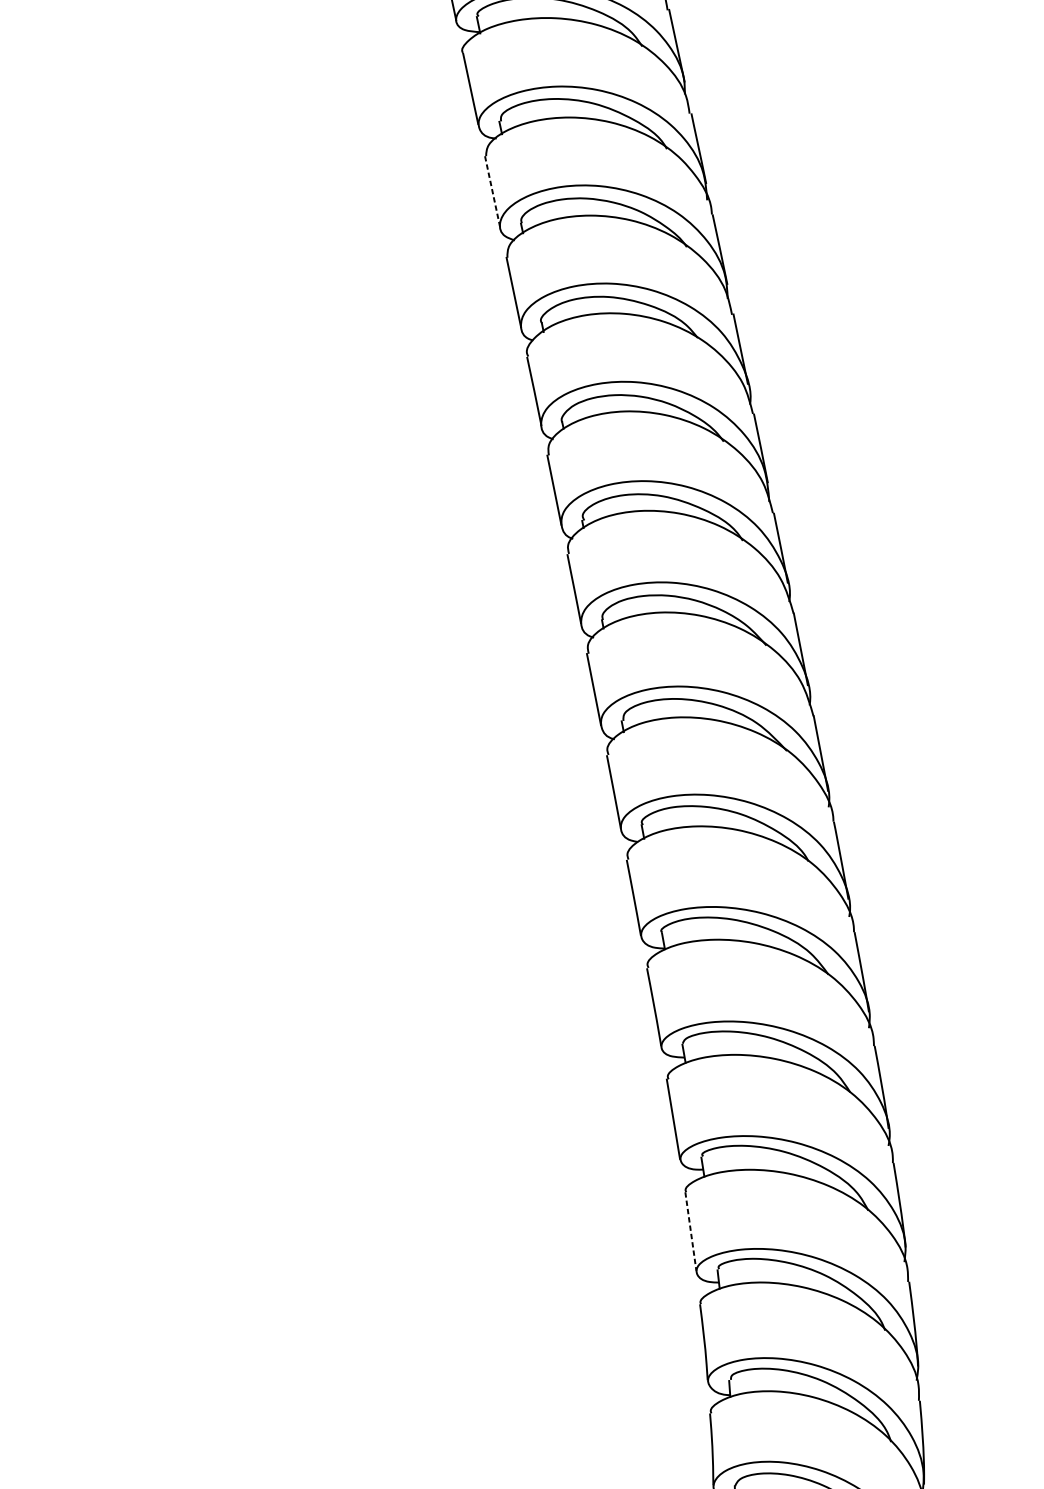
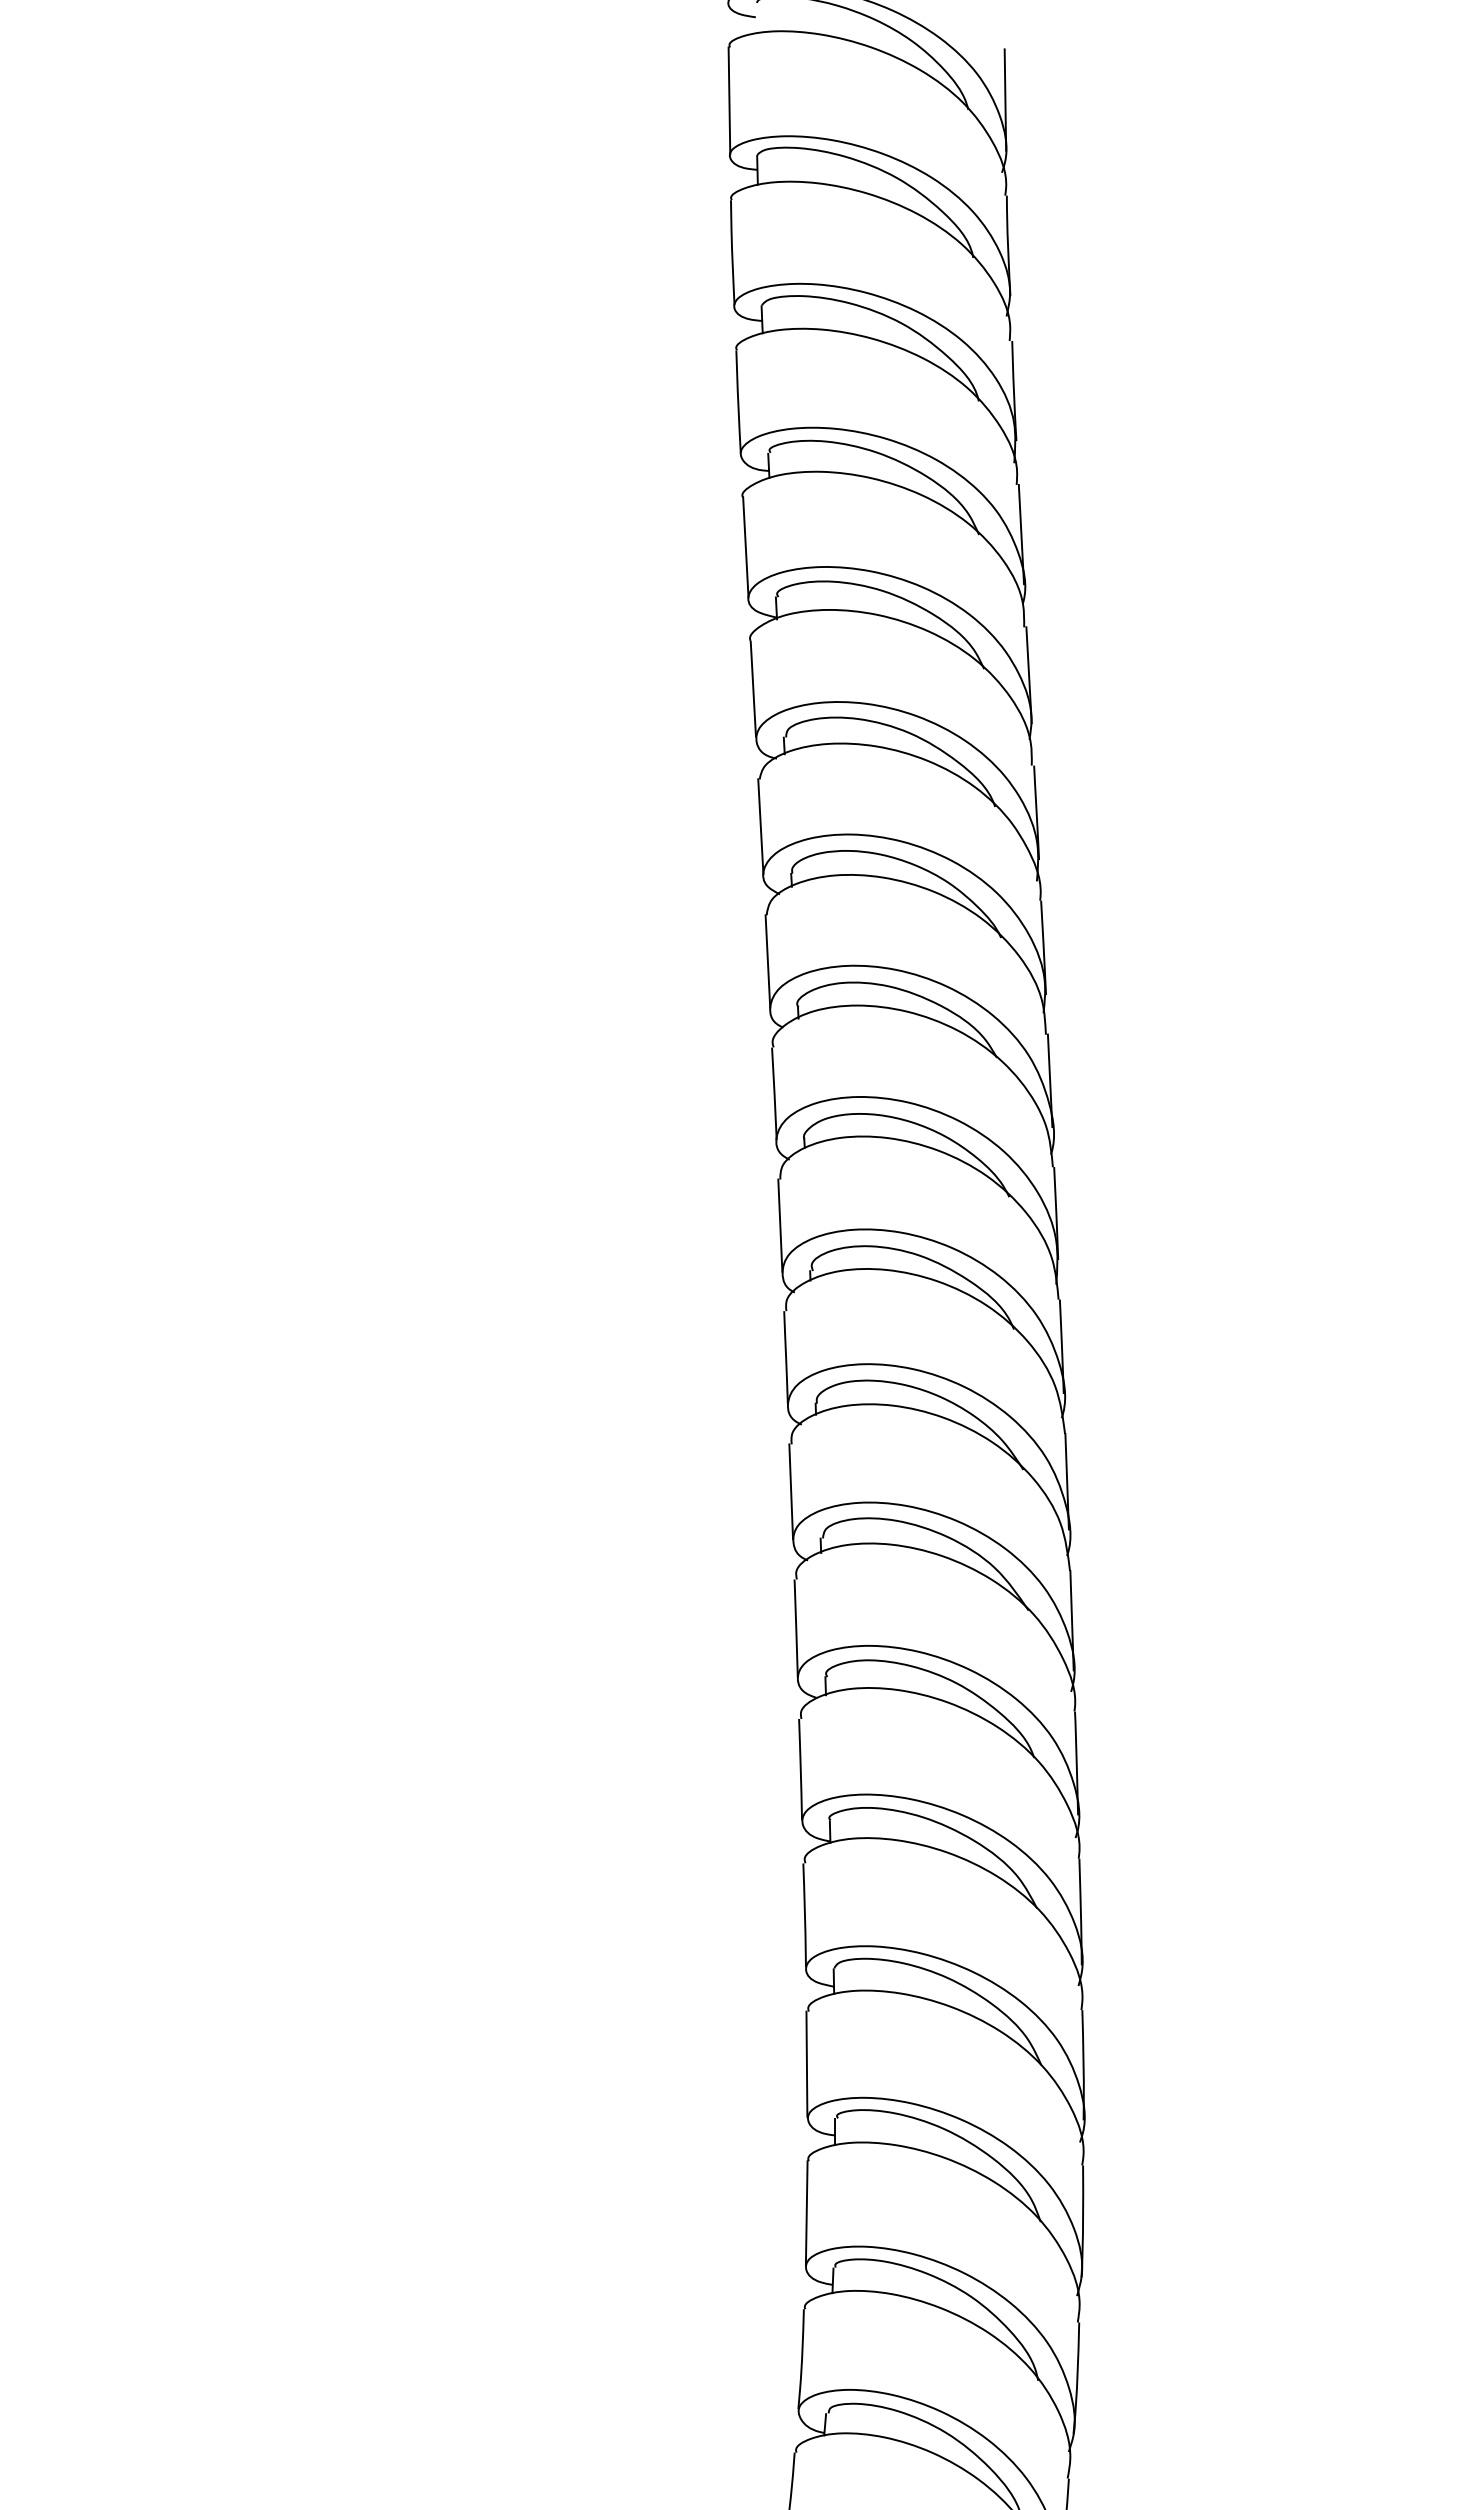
line: (492, 192) -> (760, 827), dashed -> solid
line: (690, 1231) -> (806, 2213), dashed -> solid

